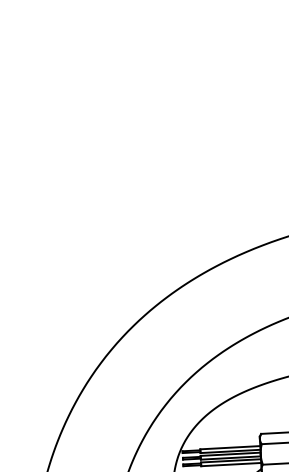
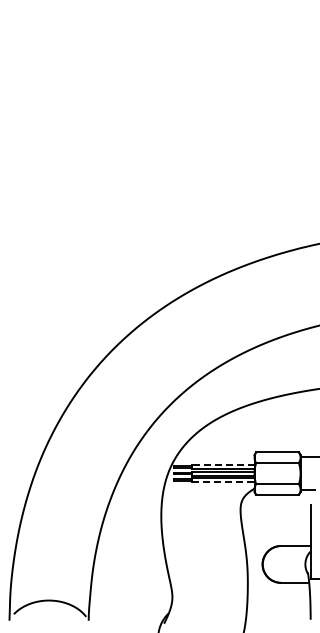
line: (229, 447) -> (222, 464), solid -> dashed
line: (231, 464) -> (223, 482), solid -> dashed

